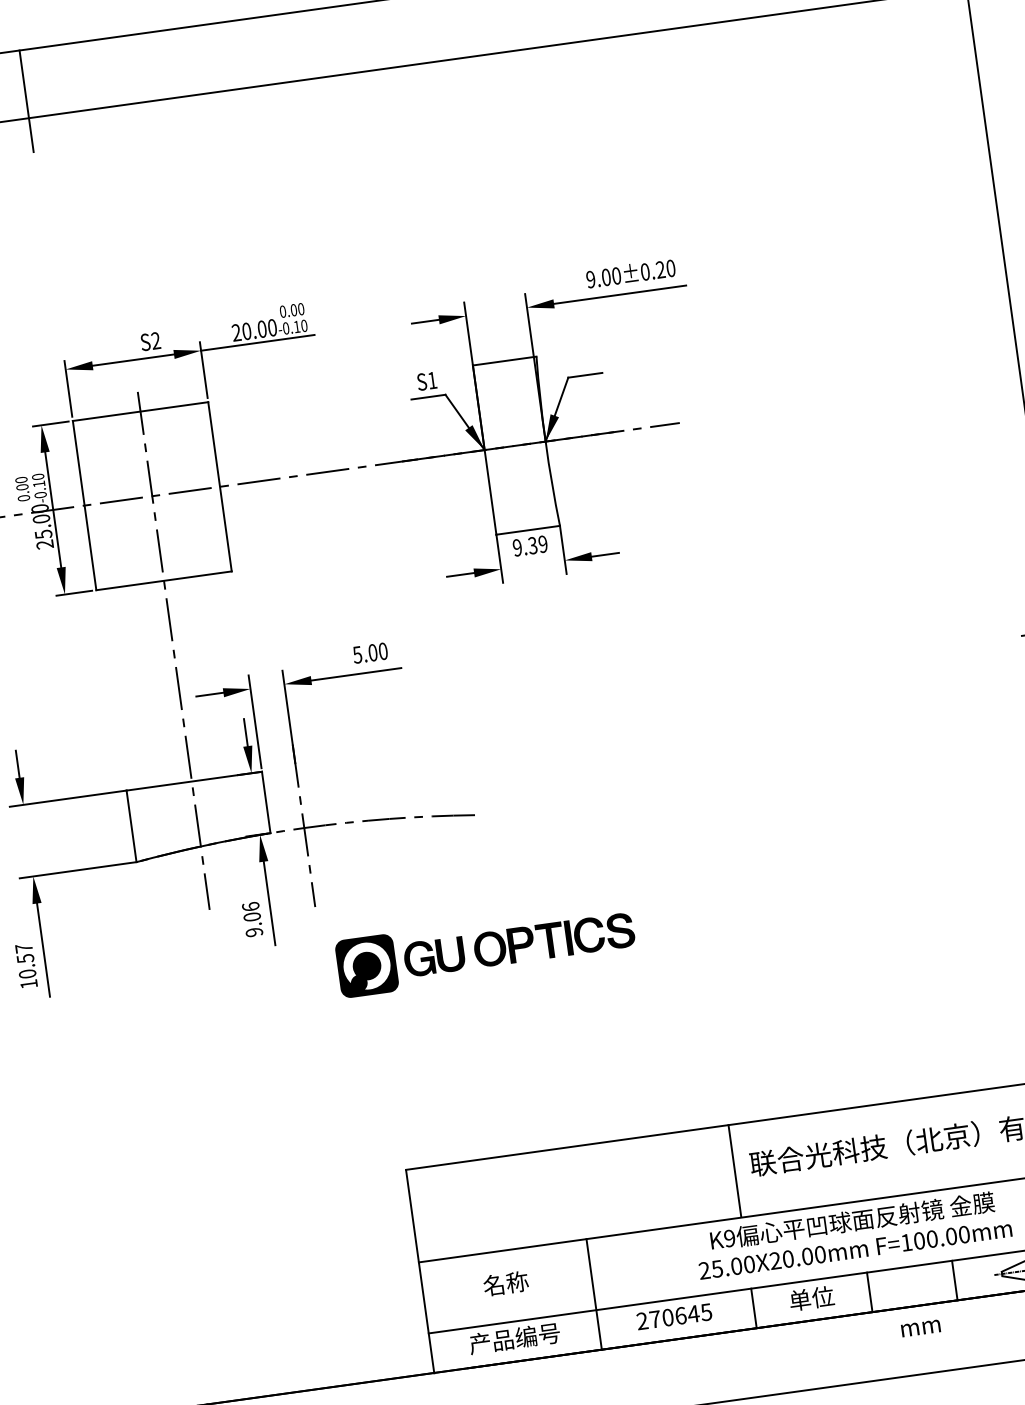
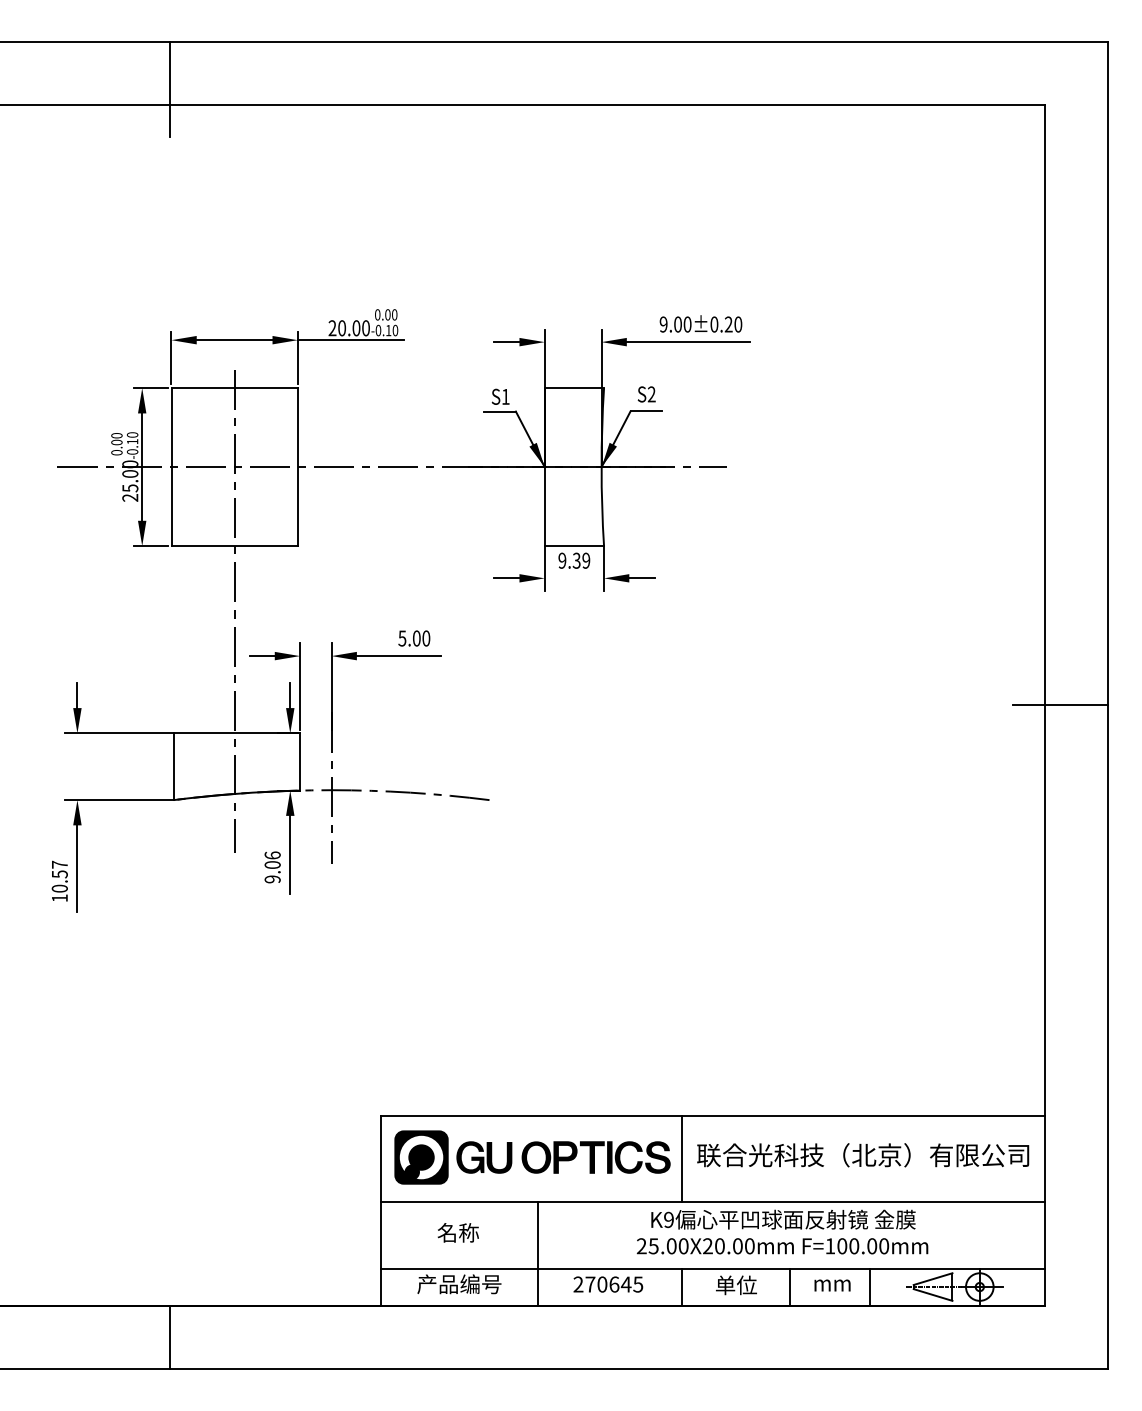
text: (150, 341) -> (646, 394), moved
part: (485, 949) -> (532, 1157), moved
text: (920, 1328) -> (832, 1285), moved

